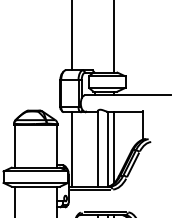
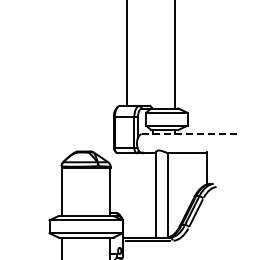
line: (128, 95) -> (190, 134), solid -> dashed
line: (113, 146) -> (174, 192), removed
line: (72, 149) -> (127, 195), removed

